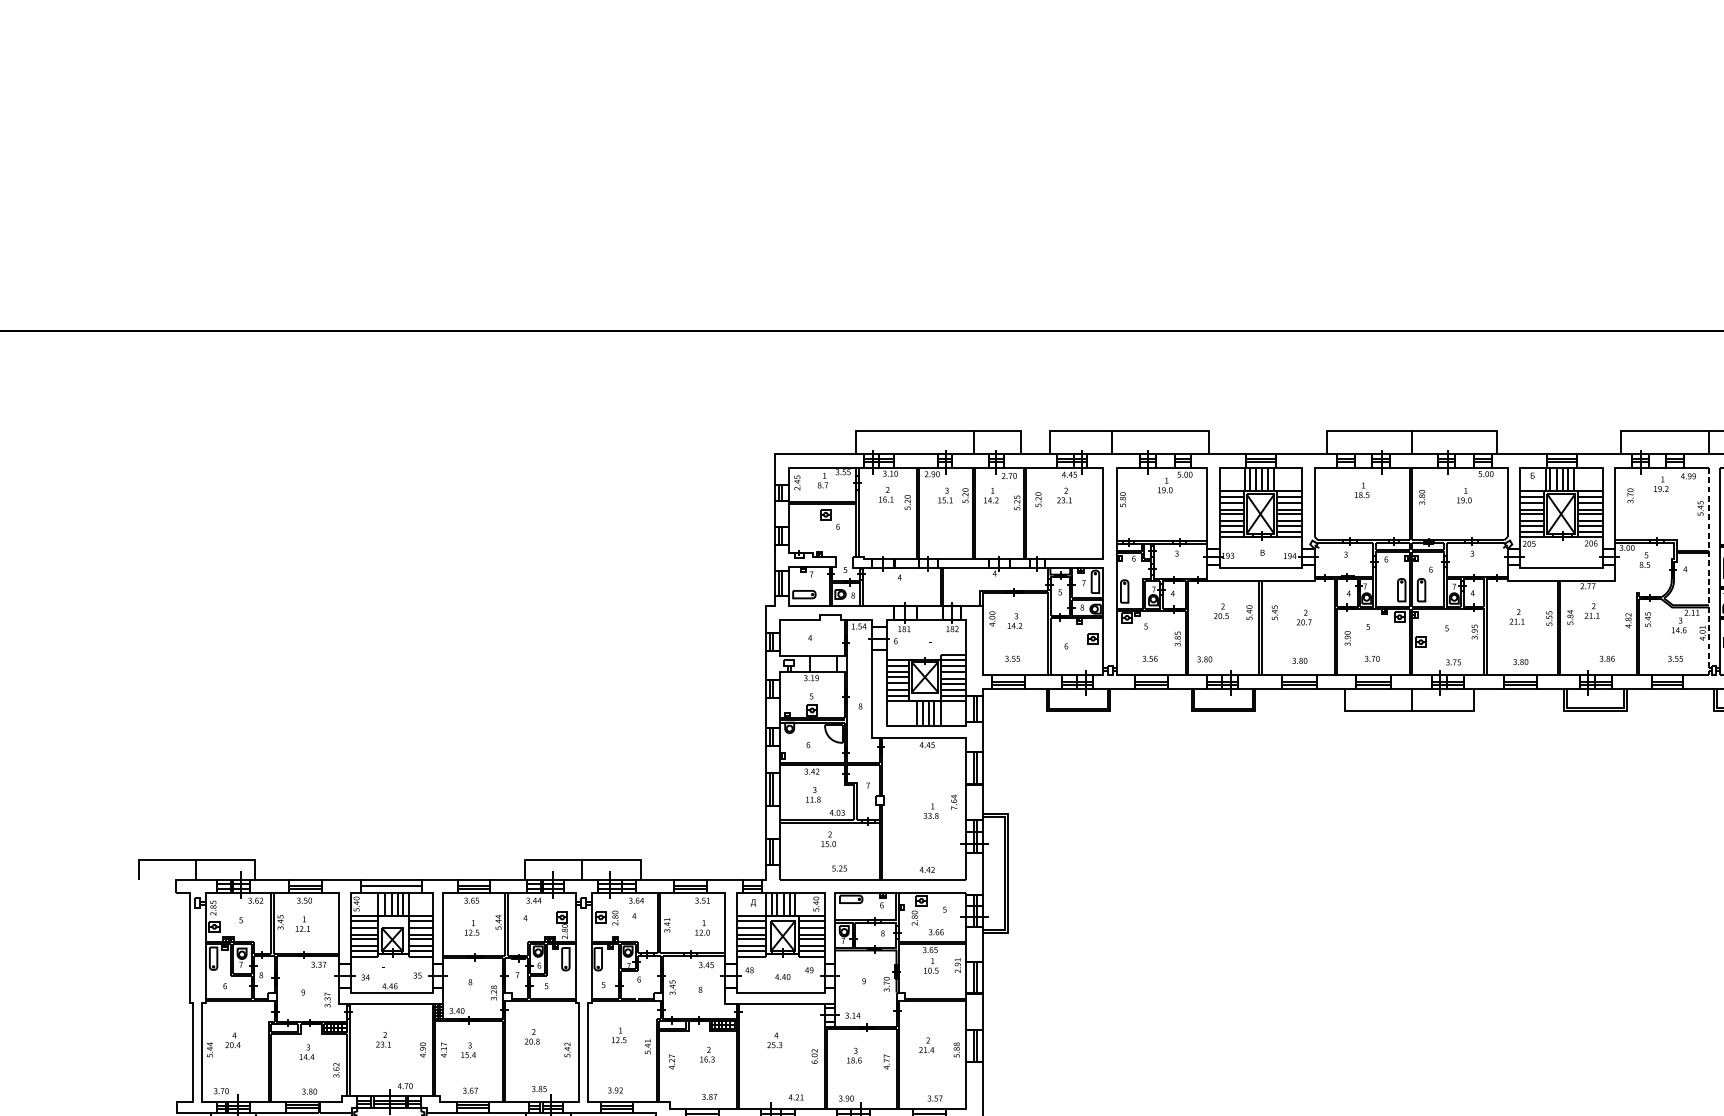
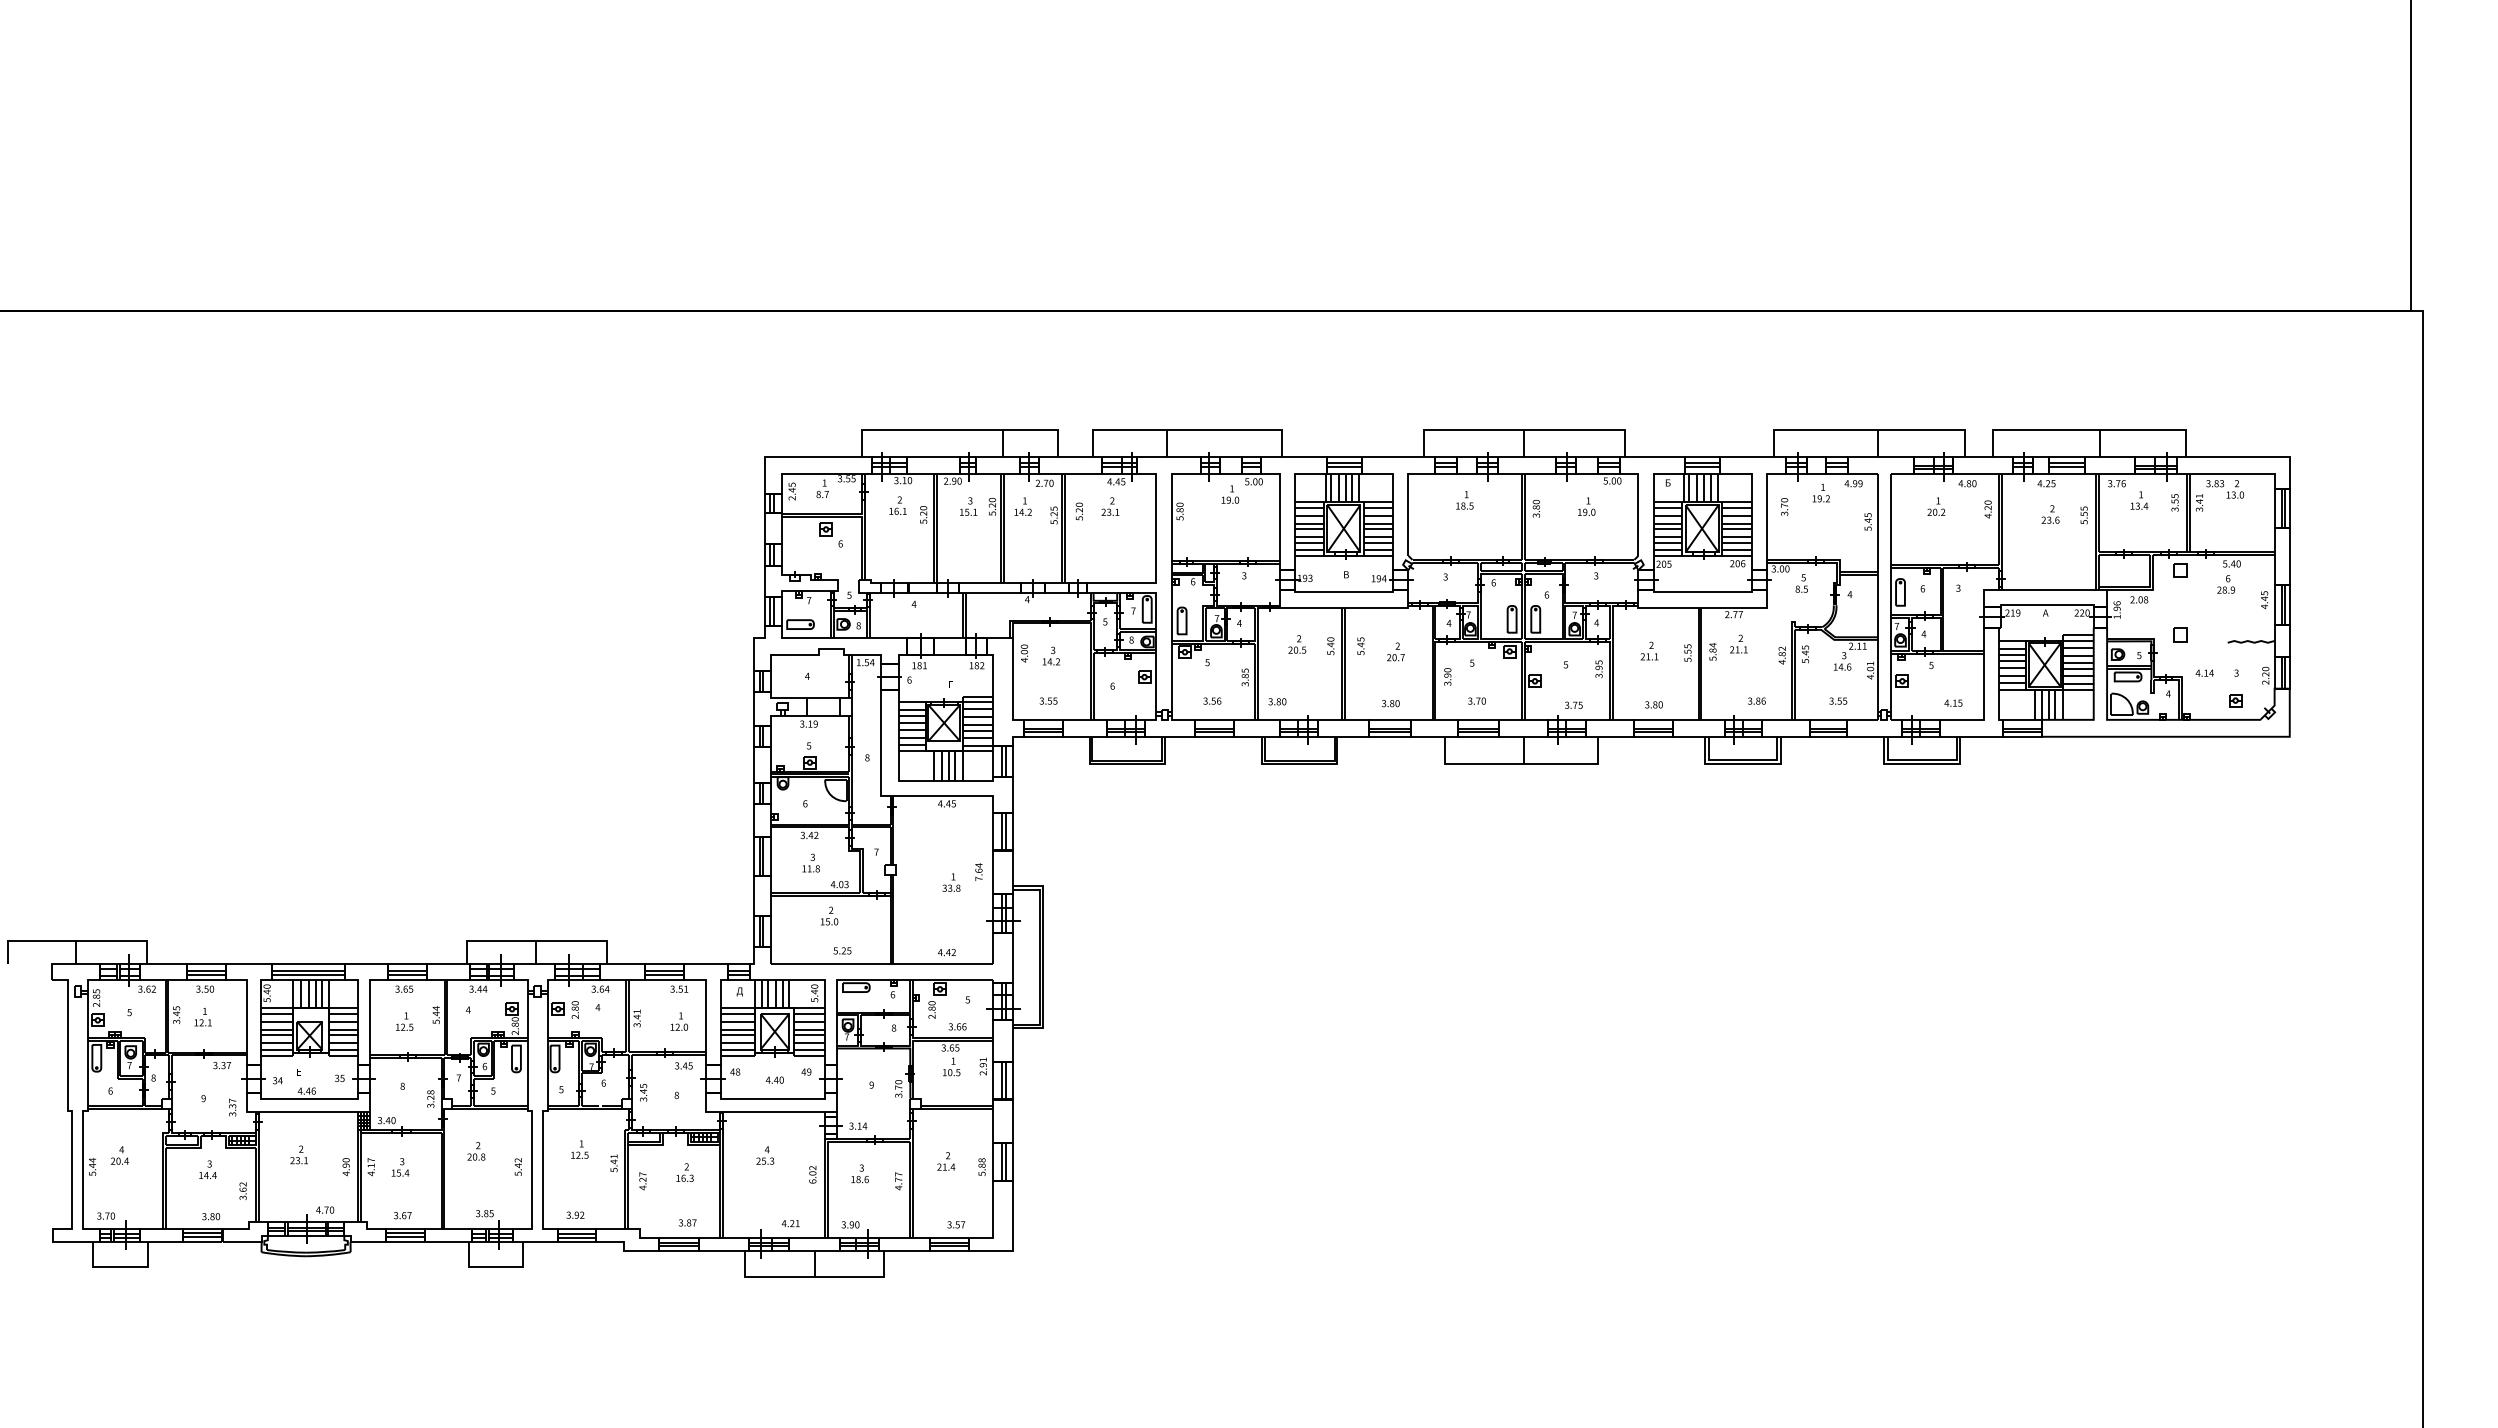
line: (1709, 571) -> (1878, 596), dashed -> solid
line: (391, 888) -> (308, 974), added

